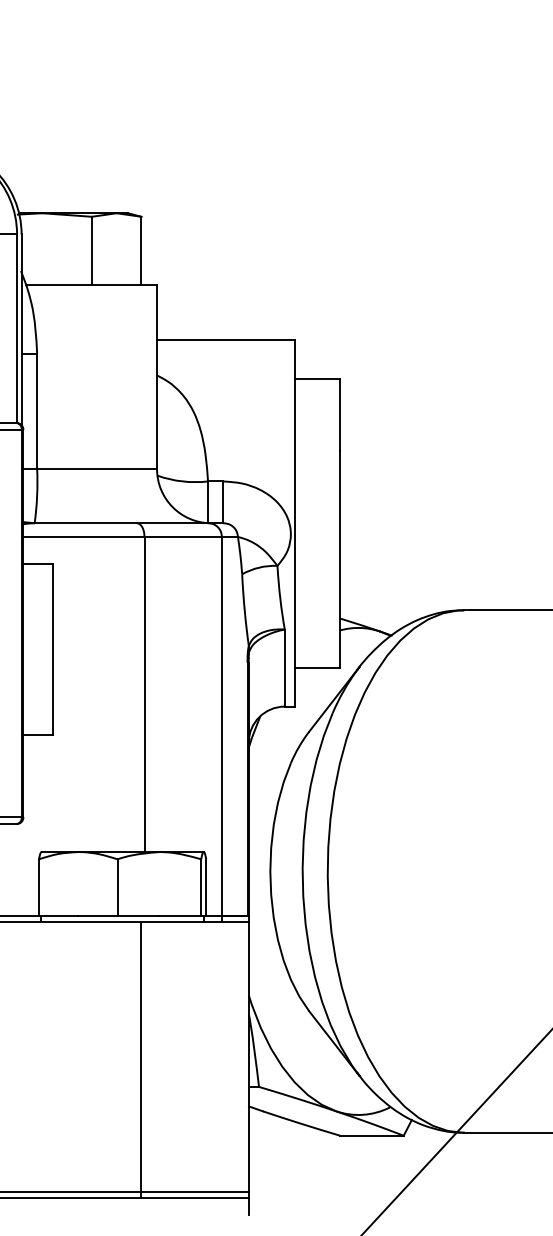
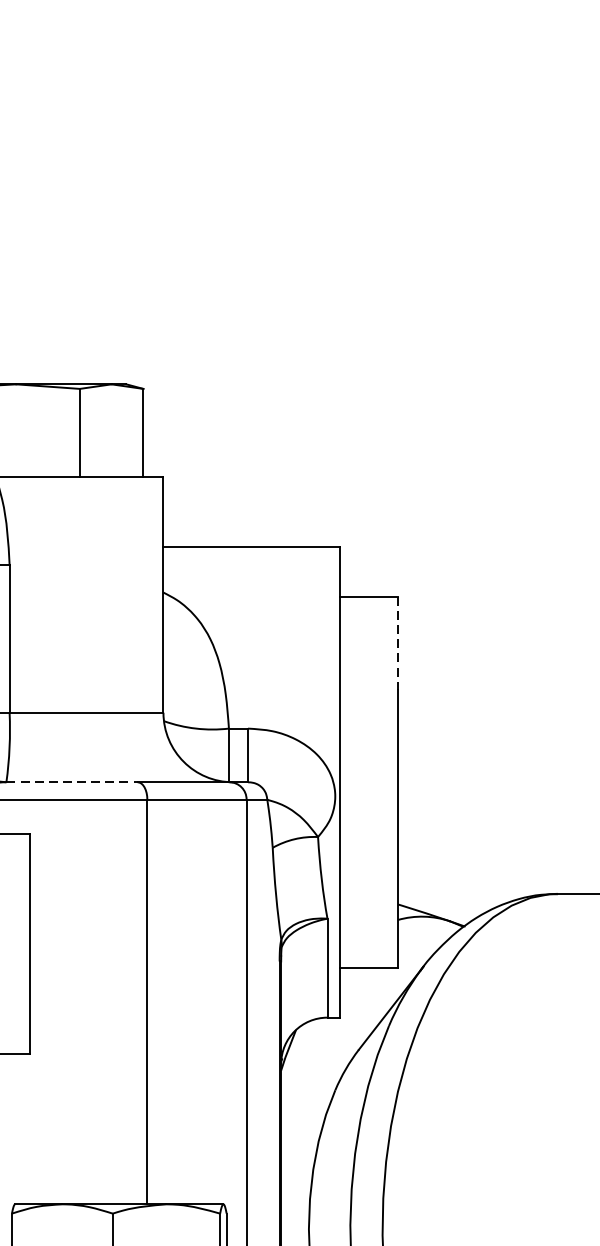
line: (339, 415) -> (397, 643), solid -> dashed
line: (86, 523) -> (72, 782), solid -> dashed

